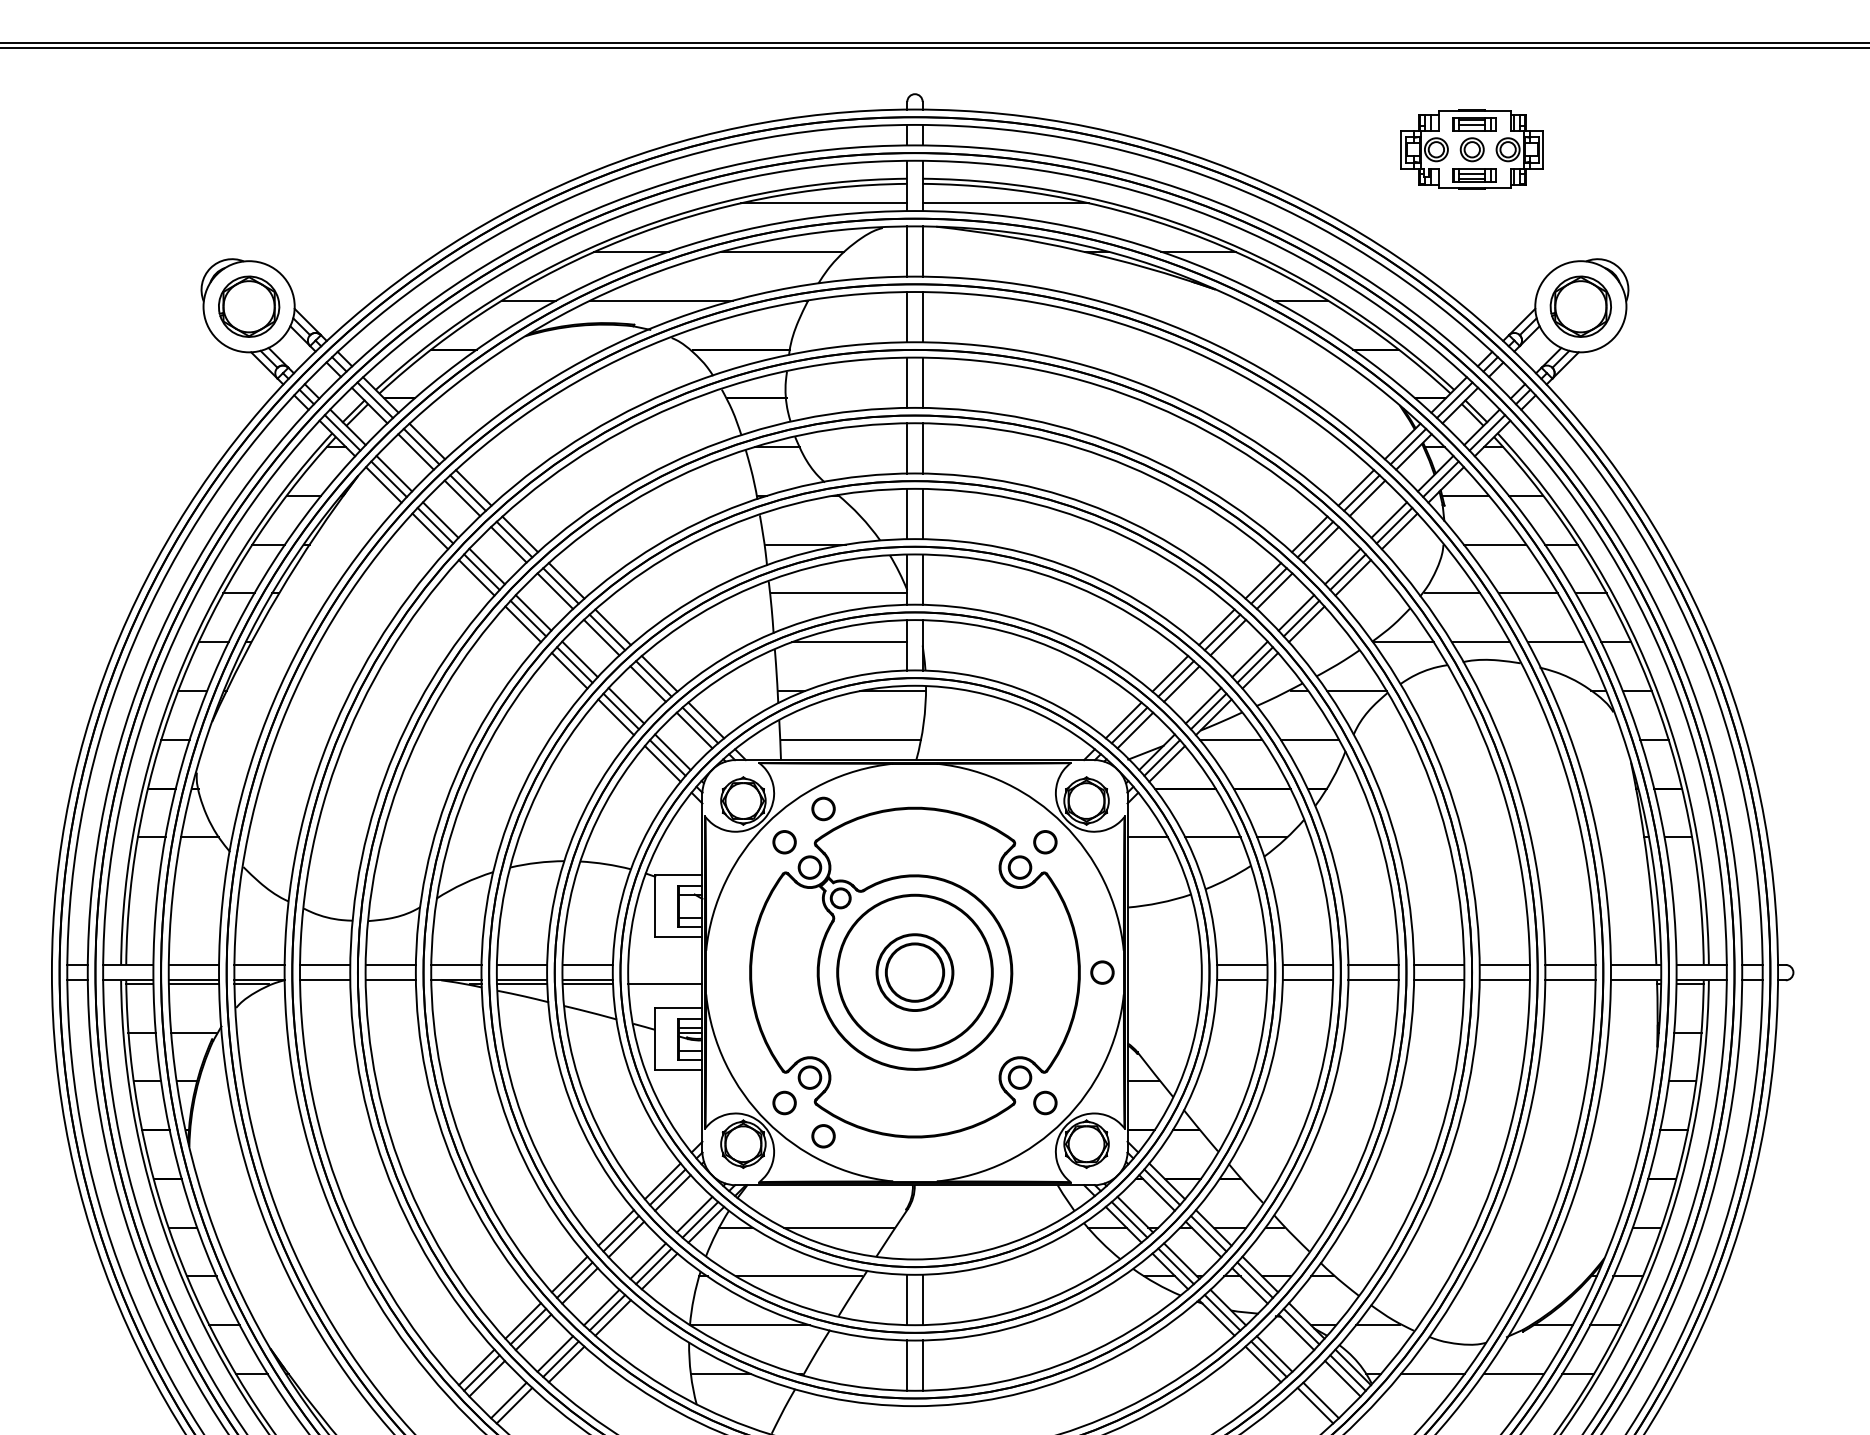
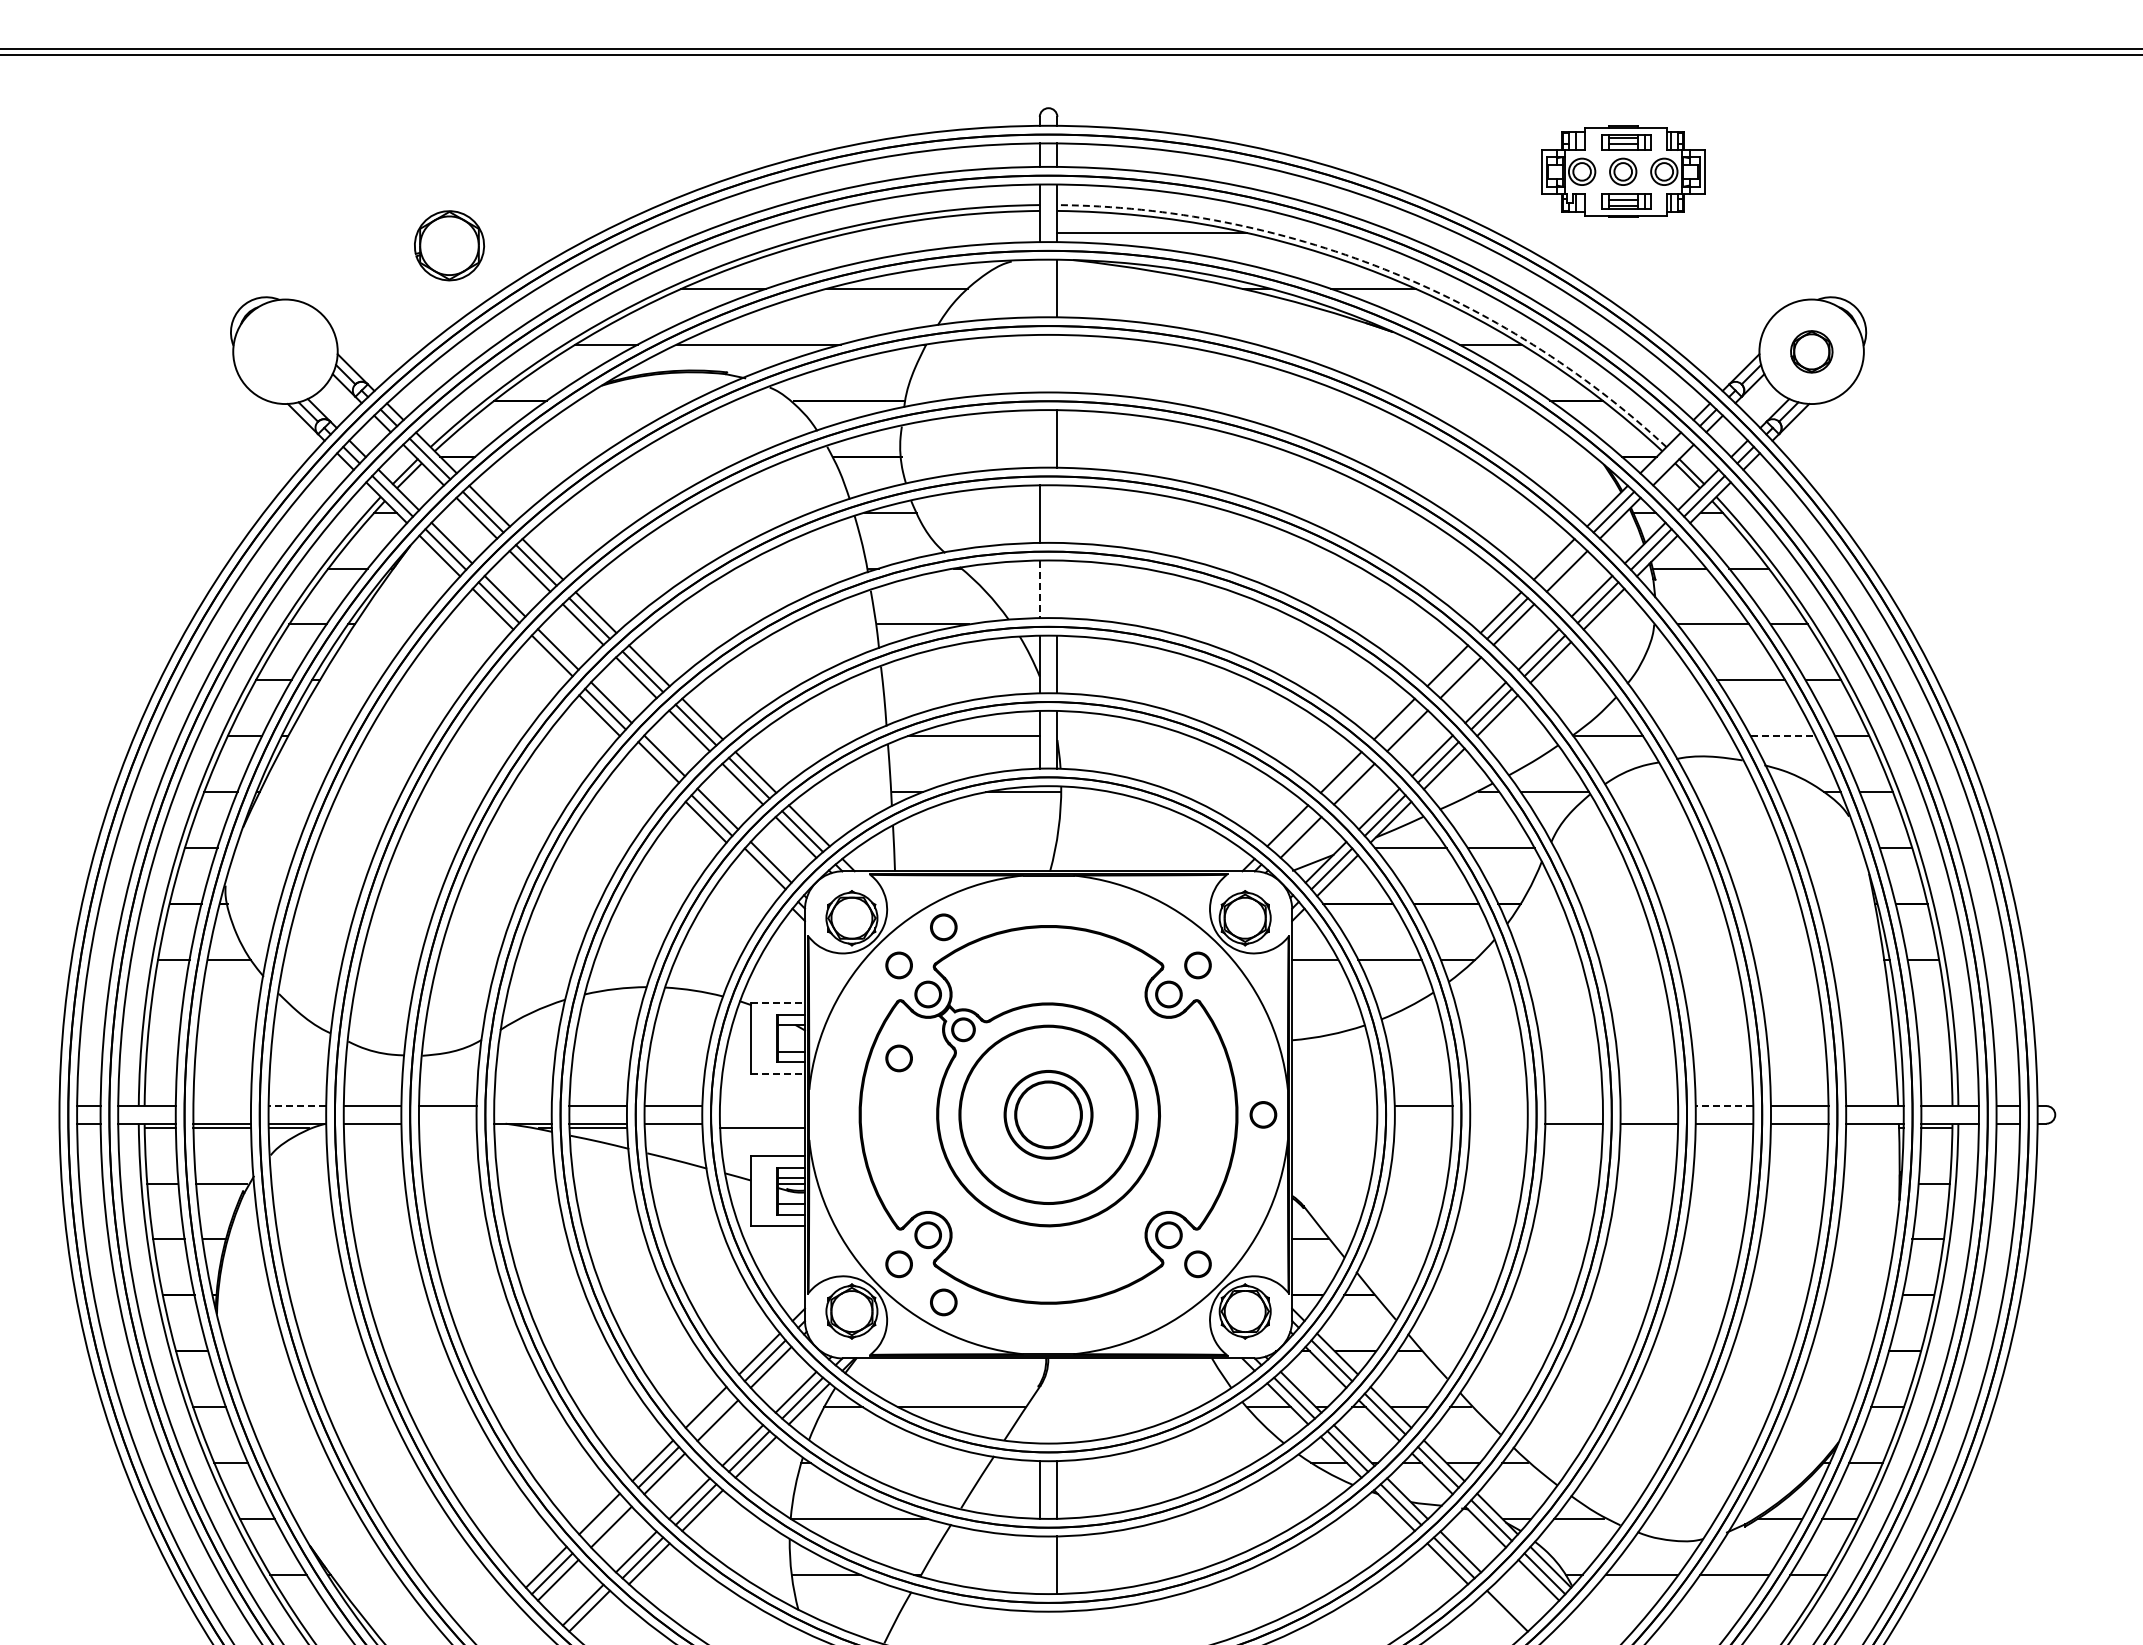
part: (1472, 149) -> (1623, 171), moved
line: (824, 203) -> (944, 233), removed
arc: (1208, 234) -> (1384, 269), solid -> dashed
line: (907, 251) -> (1039, 288), removed
part: (249, 306) -> (449, 245), moved
part: (1580, 306) -> (1811, 351), size x0.6
line: (907, 316) -> (1039, 363), removed
line: (922, 316) -> (1057, 363), removed
line: (907, 382) -> (1039, 438), removed
line: (1454, 399) -> (1666, 458), removed
line: (922, 447) -> (1057, 513), removed
line: (1361, 492) -> (1560, 564), removed
line: (907, 514) -> (1039, 589), solid -> dashed
line: (922, 514) -> (1057, 589), removed
line: (476, 577) -> (545, 662), removed
line: (1268, 585) -> (1453, 671), removed
line: (839, 593) -> (961, 680), removed
line: (1452, 593) -> (1664, 680), removed
line: (1222, 631) -> (1400, 724), removed
line: (1480, 642) -> (1696, 736), removed
line: (1556, 642) -> (1783, 736), solid -> dashed
line: (569, 670) -> (652, 768), removed
line: (1175, 678) -> (1347, 777), removed
line: (1129, 725) -> (1294, 831), removed
line: (851, 740) -> (975, 848), removed
line: (662, 763) -> (759, 875), removed
line: (679, 875) -> (778, 1003), solid -> dashed
part: (784, 923) -> (898, 1058), added
line: (679, 936) -> (778, 1073), solid -> dashed
line: (194, 965) -> (222, 1106), removed
line: (259, 965) -> (297, 1106), solid -> dashed
line: (455, 965) -> (522, 1106), removed
line: (1307, 965) -> (1498, 1106), removed
line: (1373, 965) -> (1573, 1106), removed
line: (1439, 965) -> (1649, 1106), removed
line: (1504, 965) -> (1724, 1106), solid -> dashed
line: (390, 980) -> (447, 1123), removed
line: (1242, 980) -> (1423, 1123), removed
line: (1307, 980) -> (1498, 1123), removed
line: (587, 983) -> (673, 1127), removed
line: (620, 1233) -> (711, 1413), removed
line: (798, 1276) -> (915, 1463), removed
line: (528, 1326) -> (605, 1520), removed
line: (907, 1365) -> (1039, 1565), removed
line: (1320, 1399) -> (1513, 1604), removed

